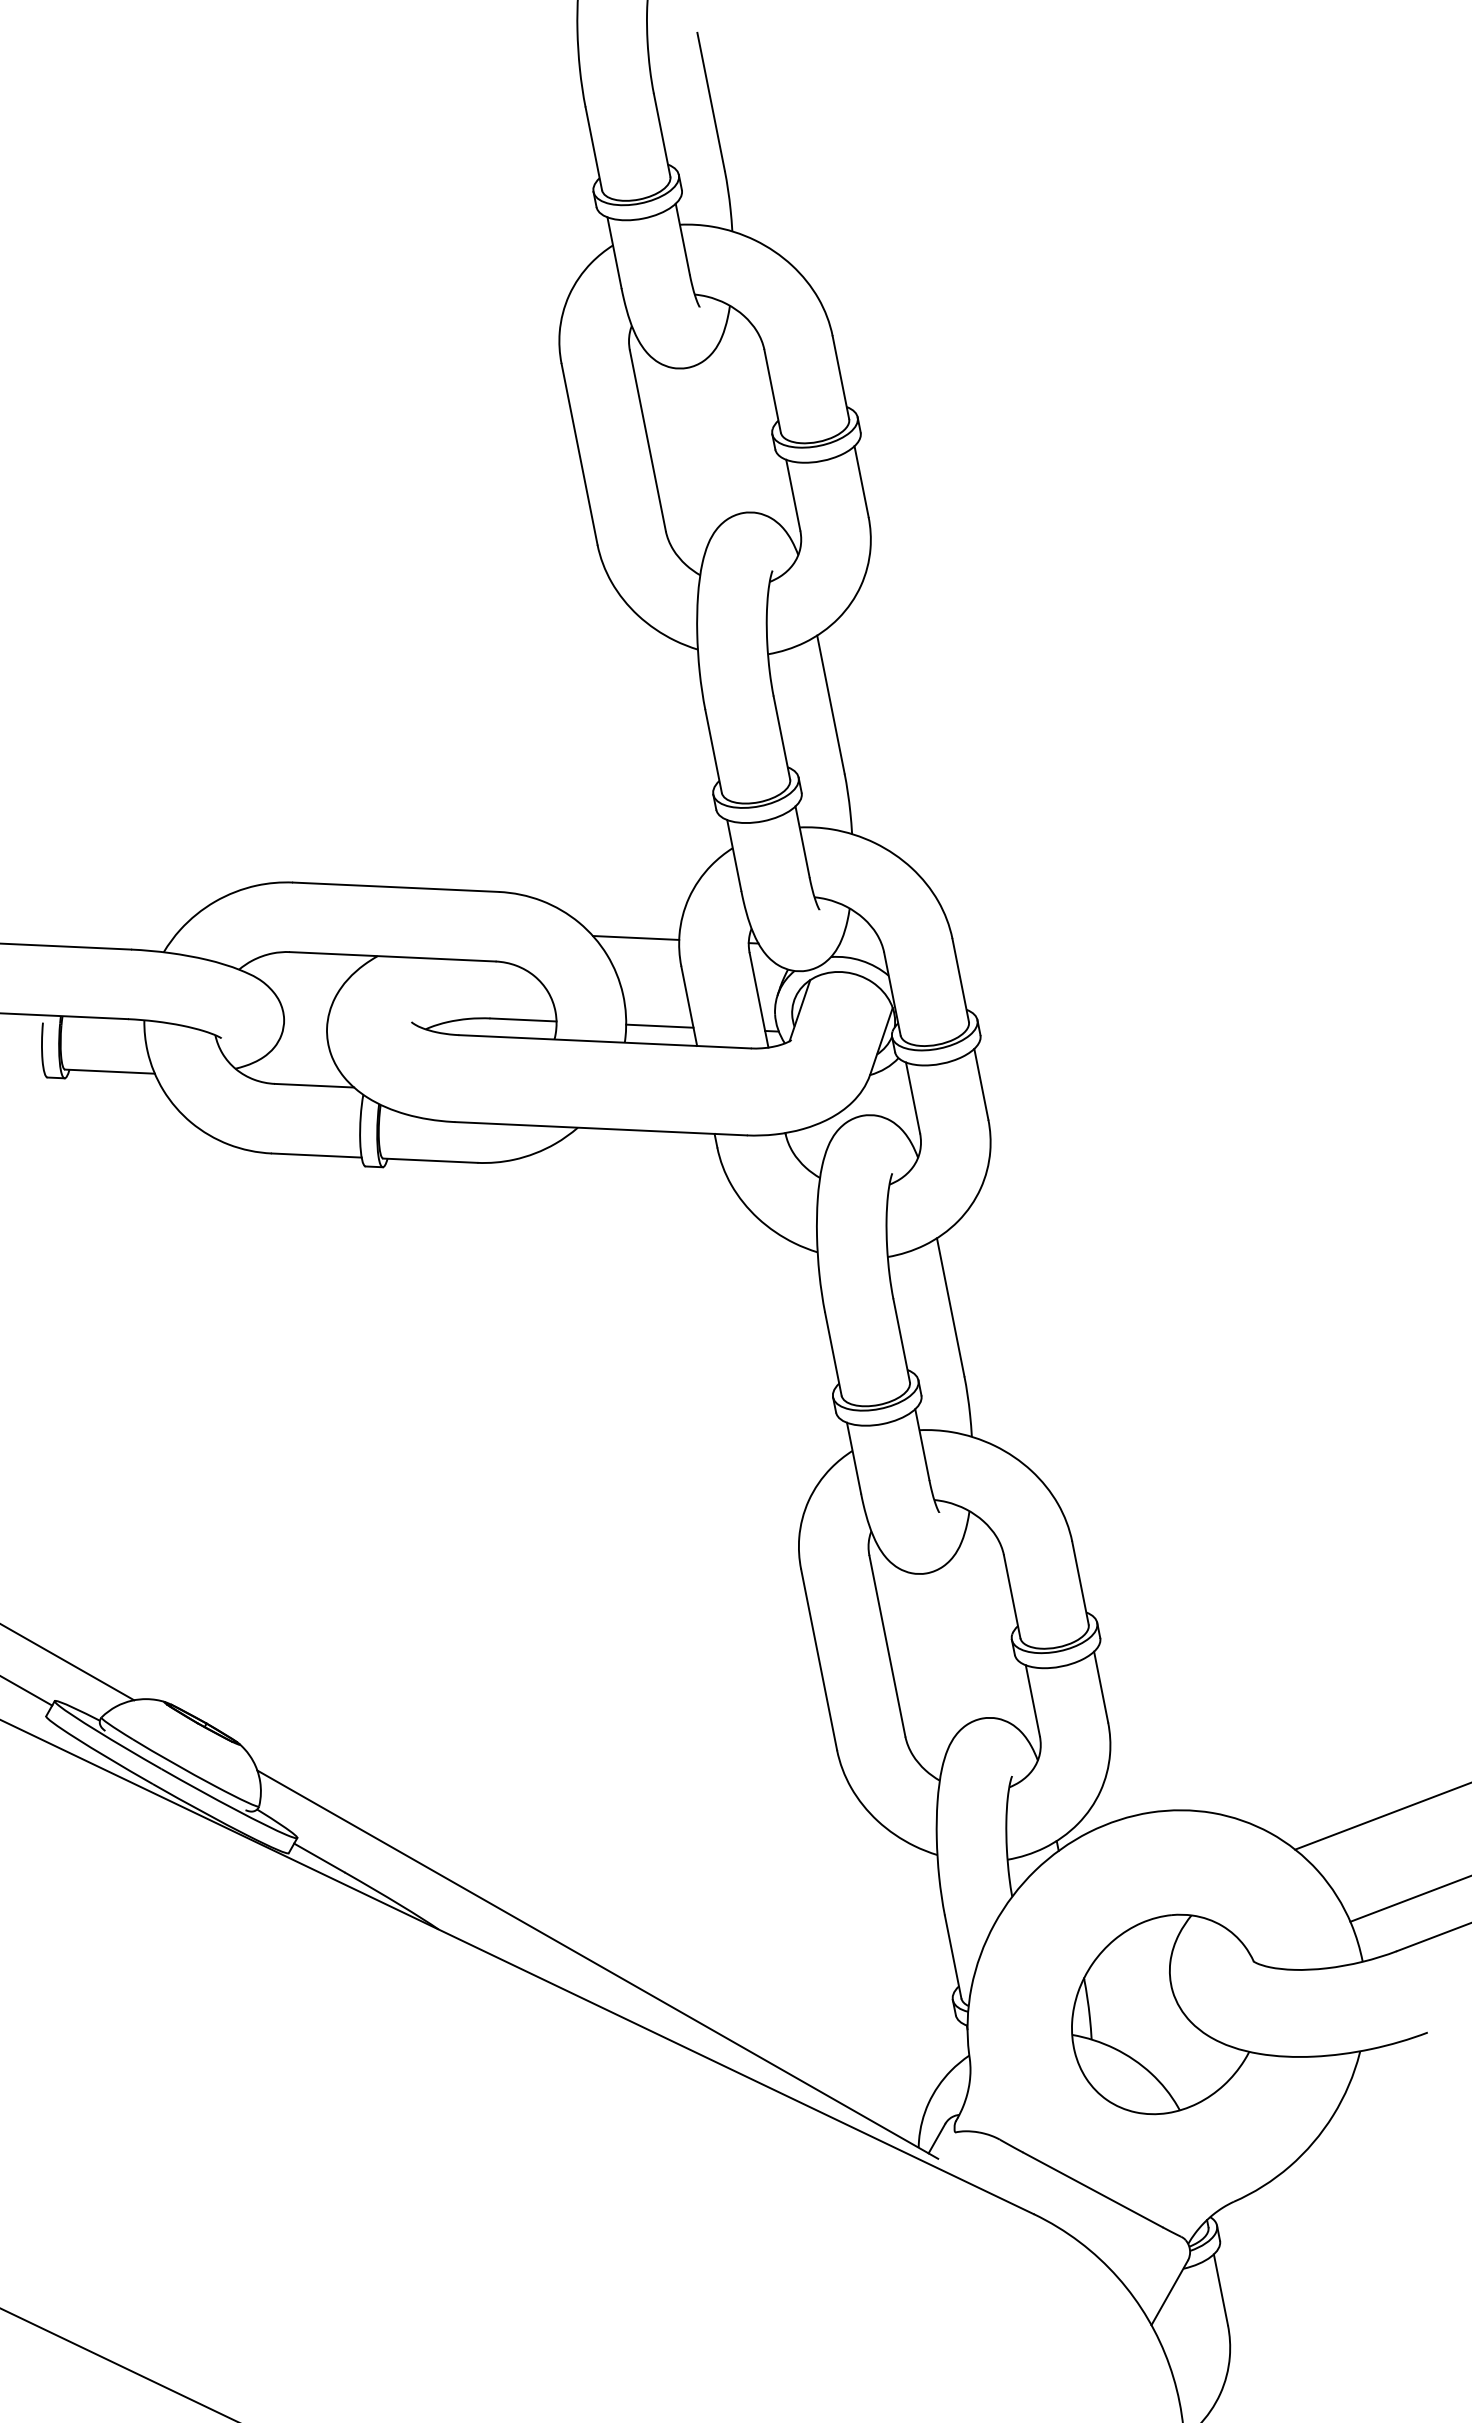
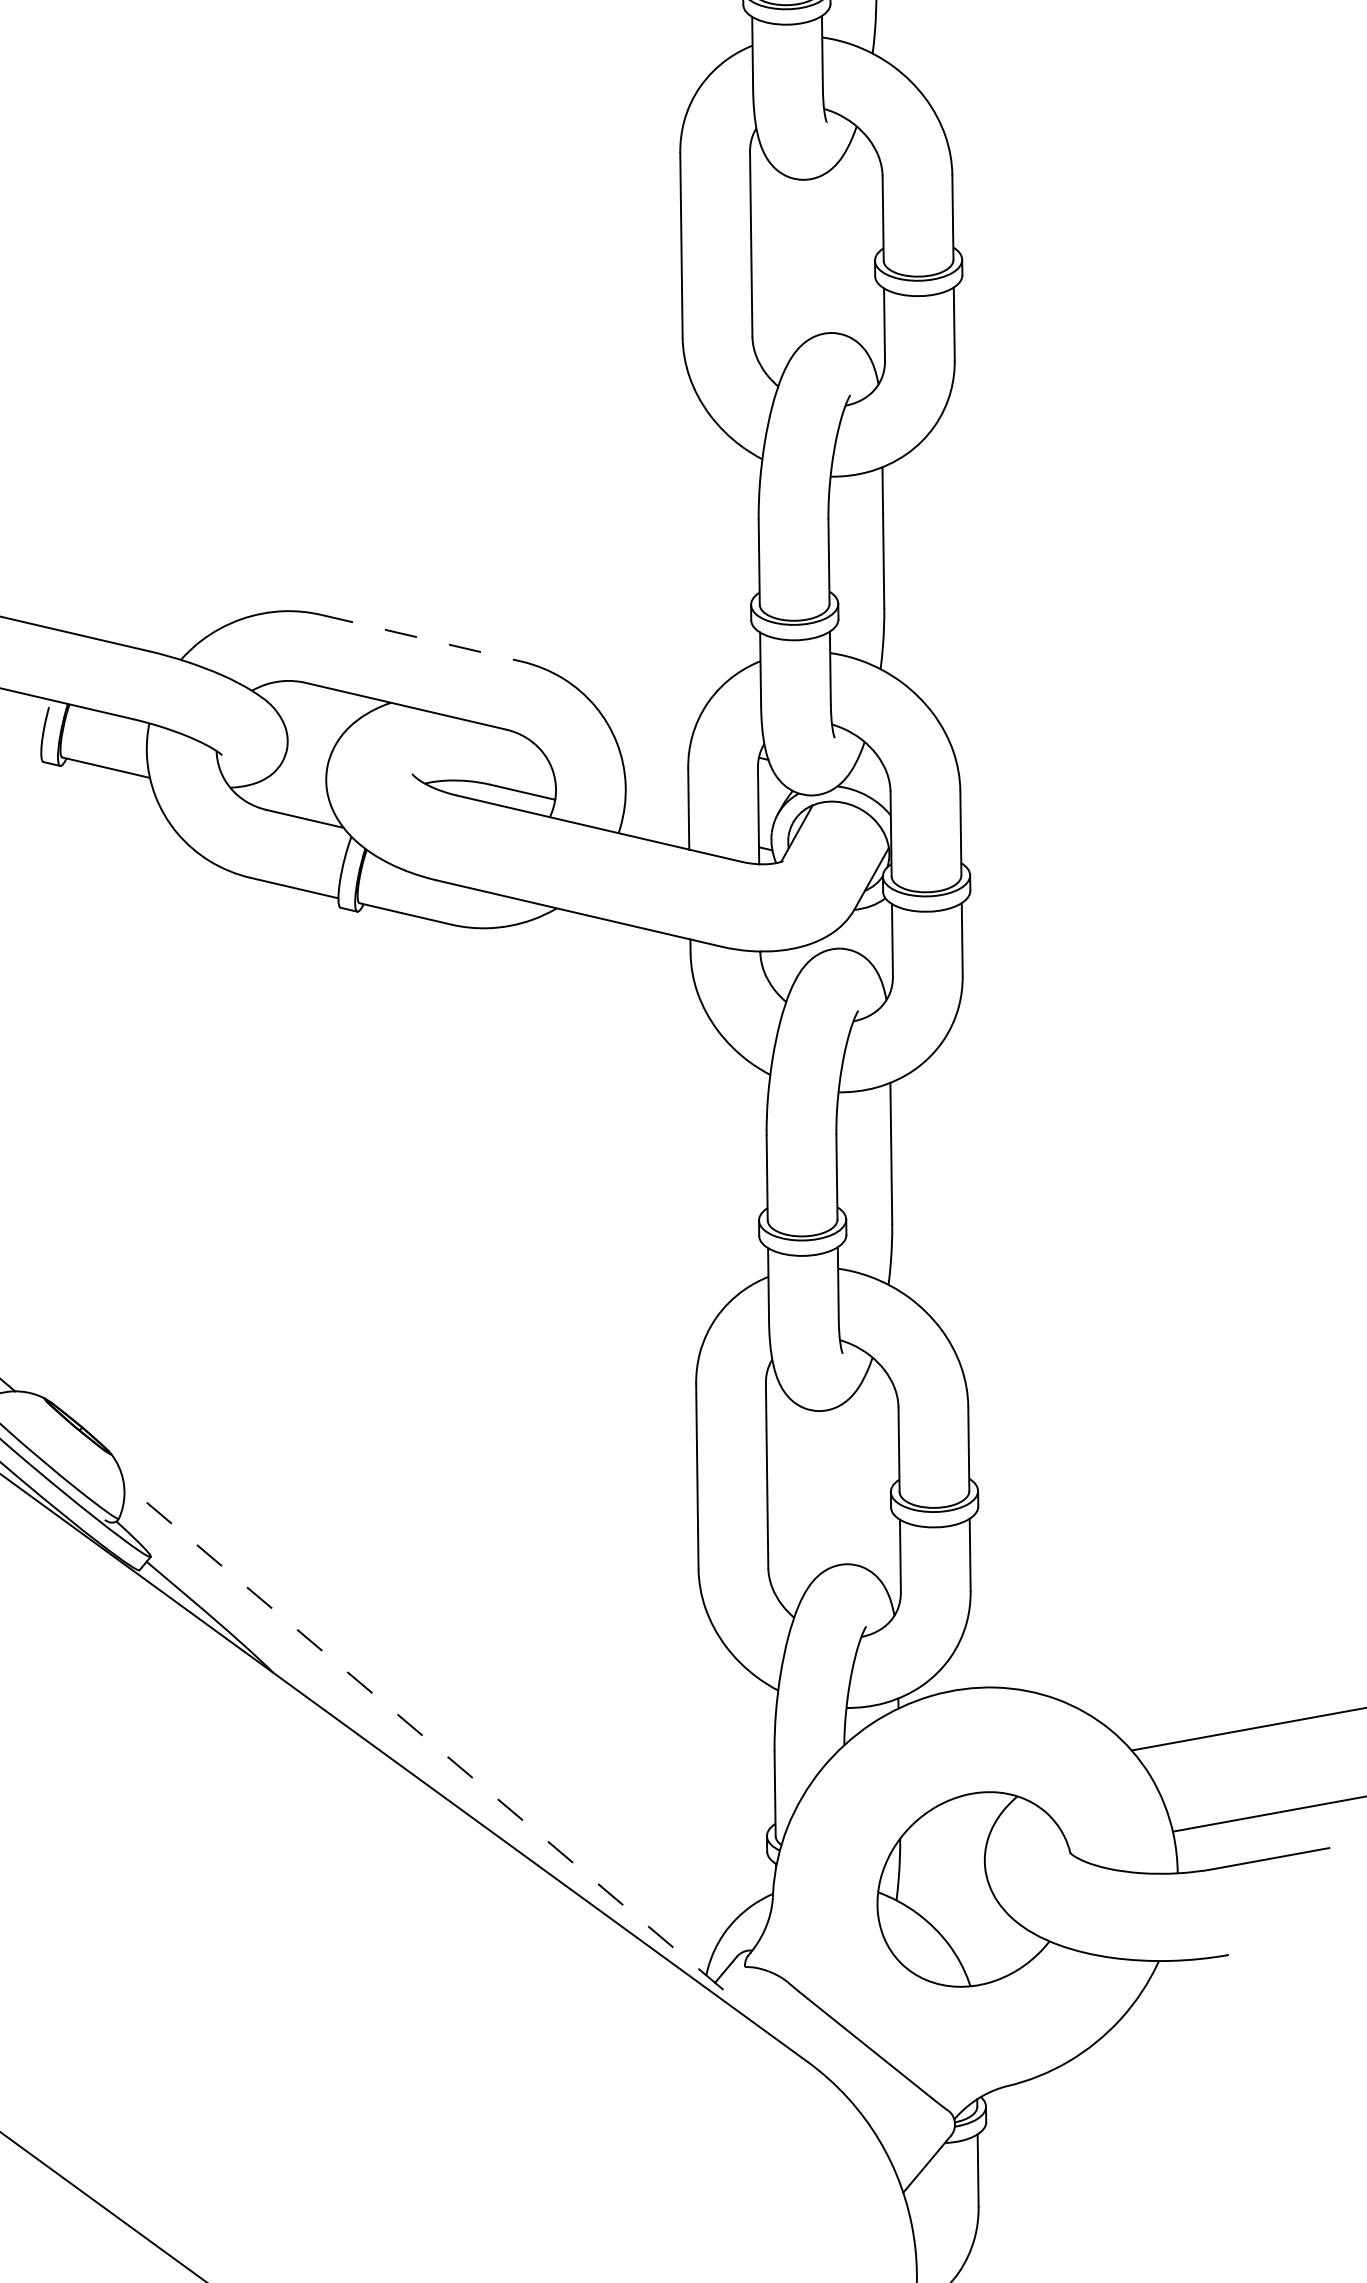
line: (395, 887) -> (421, 638), solid -> dashed
line: (635, 937) -> (648, 731), removed
line: (659, 1025) -> (655, 822), removed
line: (597, 1964) -> (423, 1736), solid -> dashed

